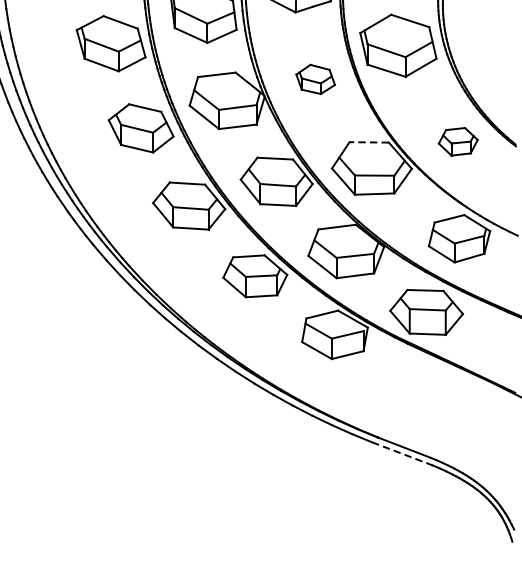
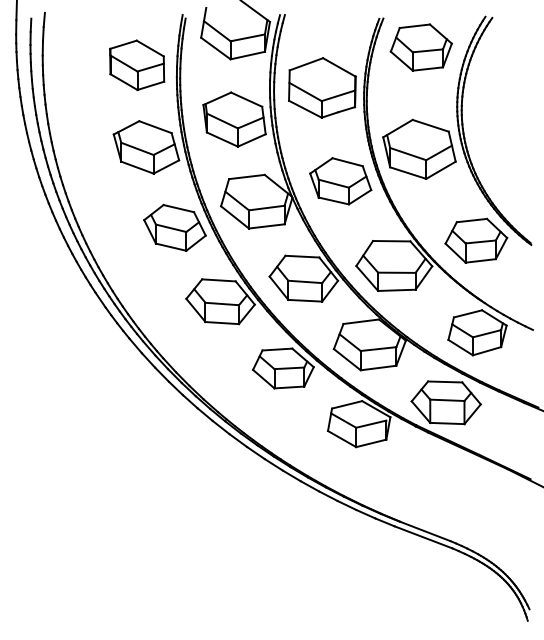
part: (315, 79) -> (340, 181), size x1.67
part: (458, 141) -> (476, 240), size x1.67
line: (368, 142) -> (391, 241), dashed -> solid
line: (402, 454) -> (423, 537), dashed -> solid

